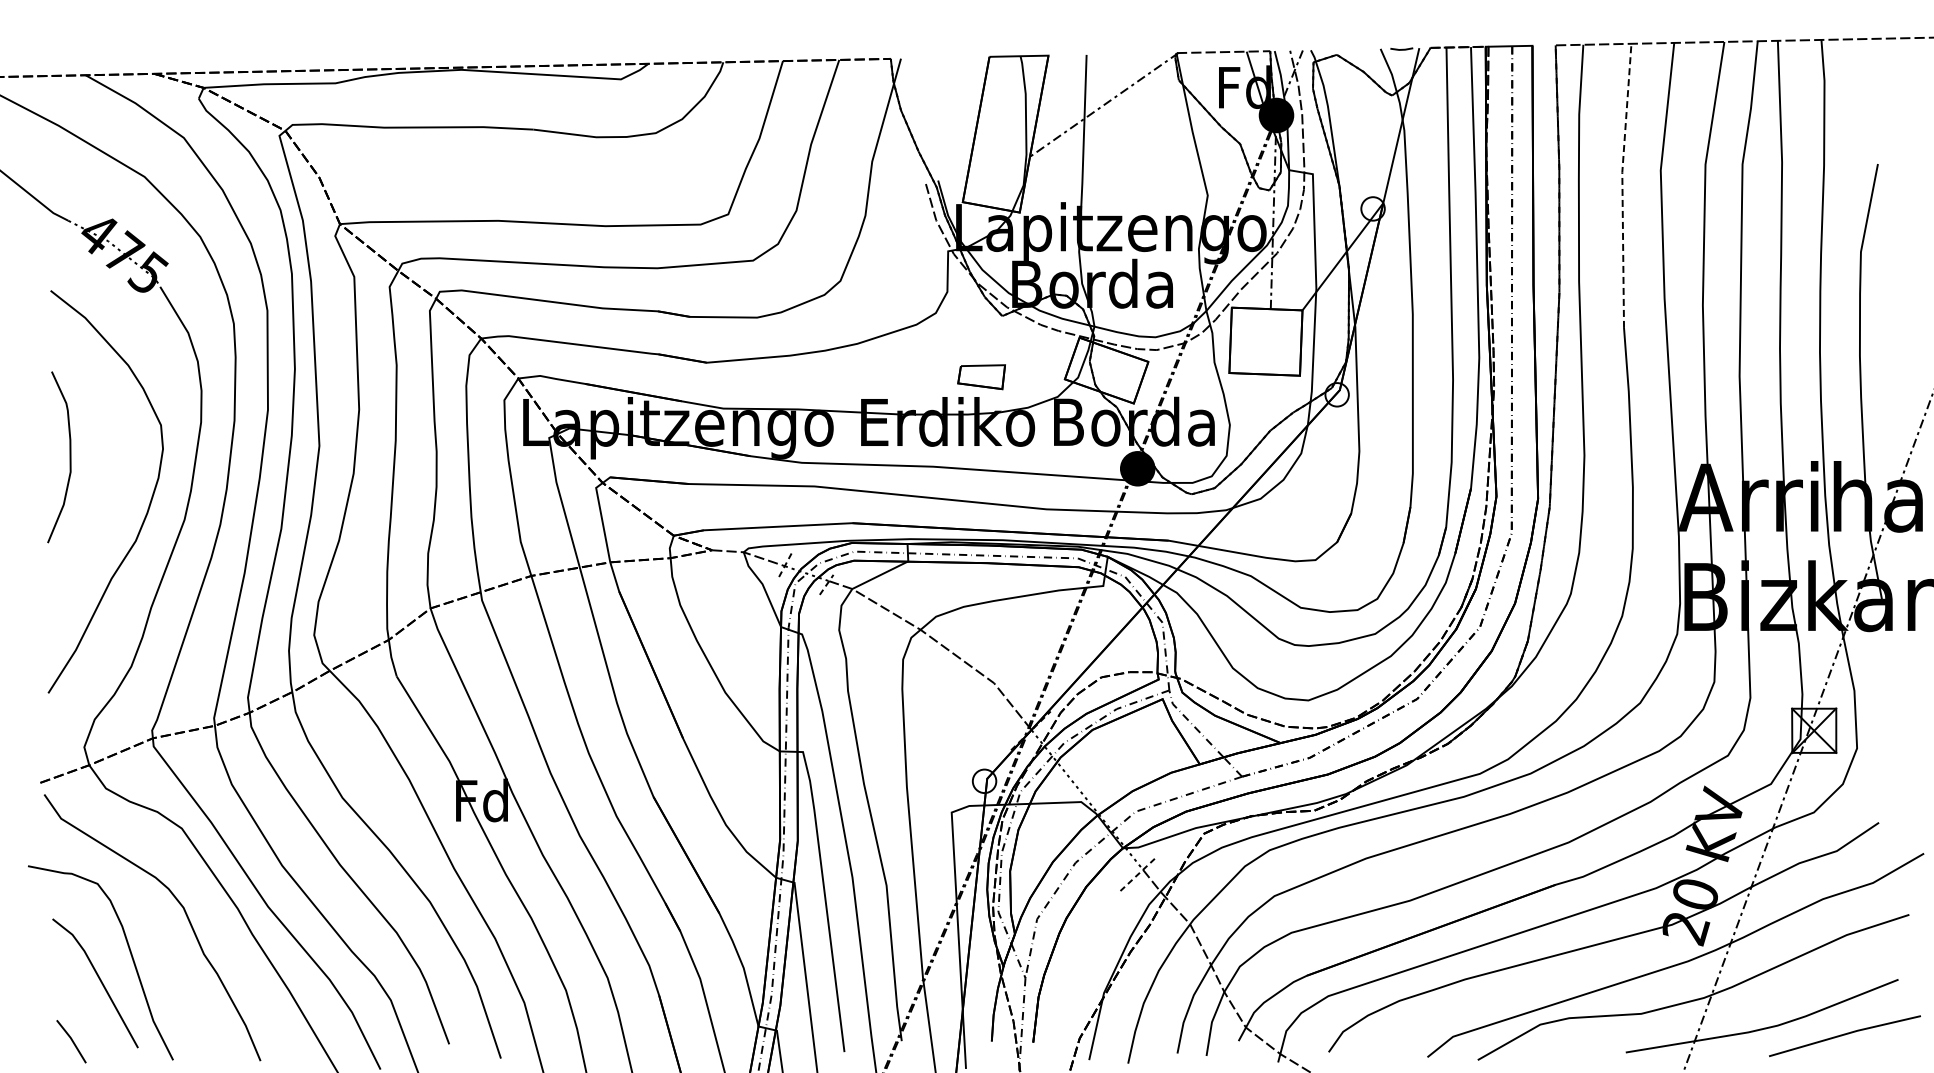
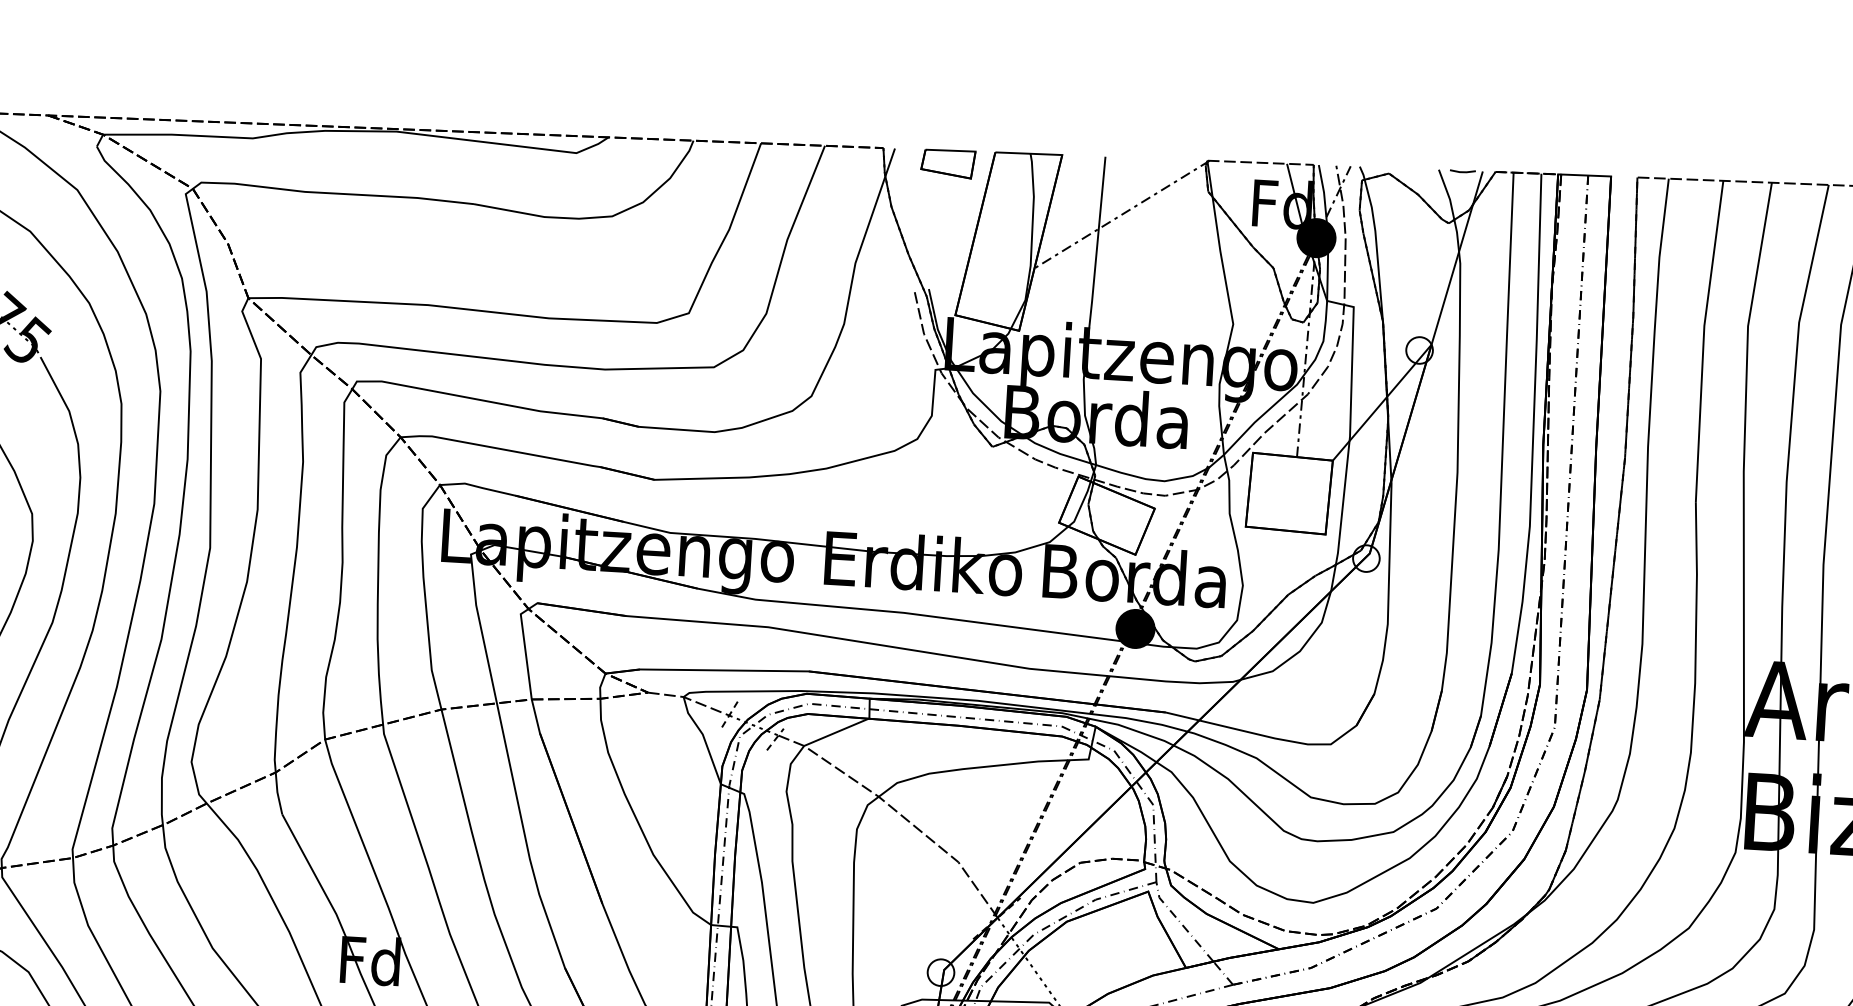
line: (1622, 185) -> (1703, 340), dashed -> solid
part: (981, 377) -> (948, 163), moved

